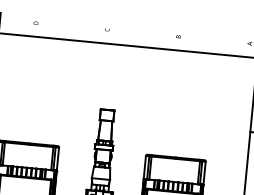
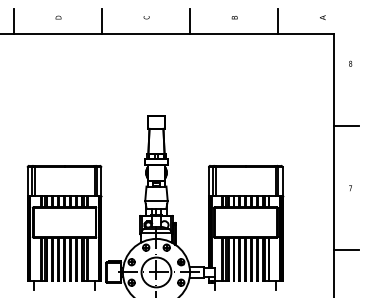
line: (71, 29) -> (102, 21), added
line: (142, 36) -> (190, 21), added
line: (213, 43) -> (278, 21), added

